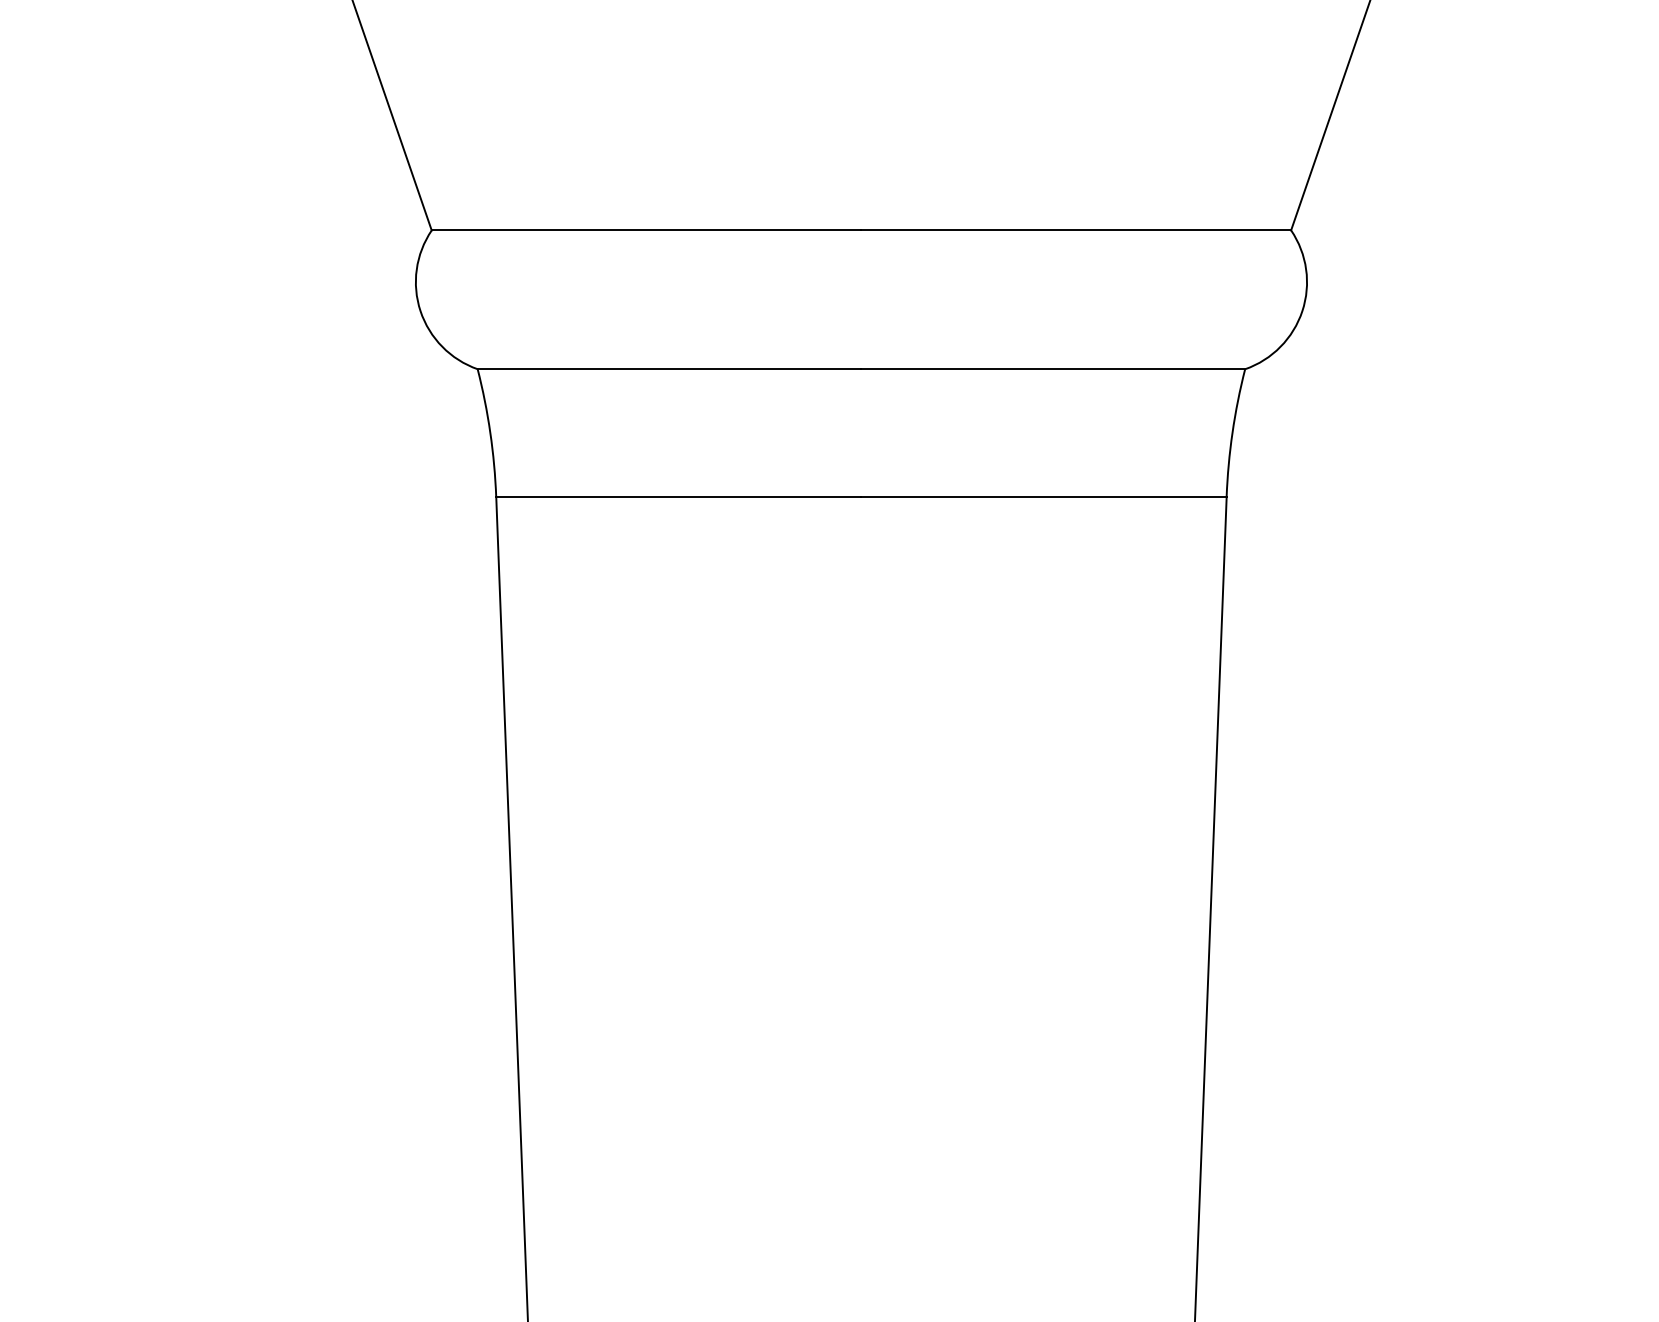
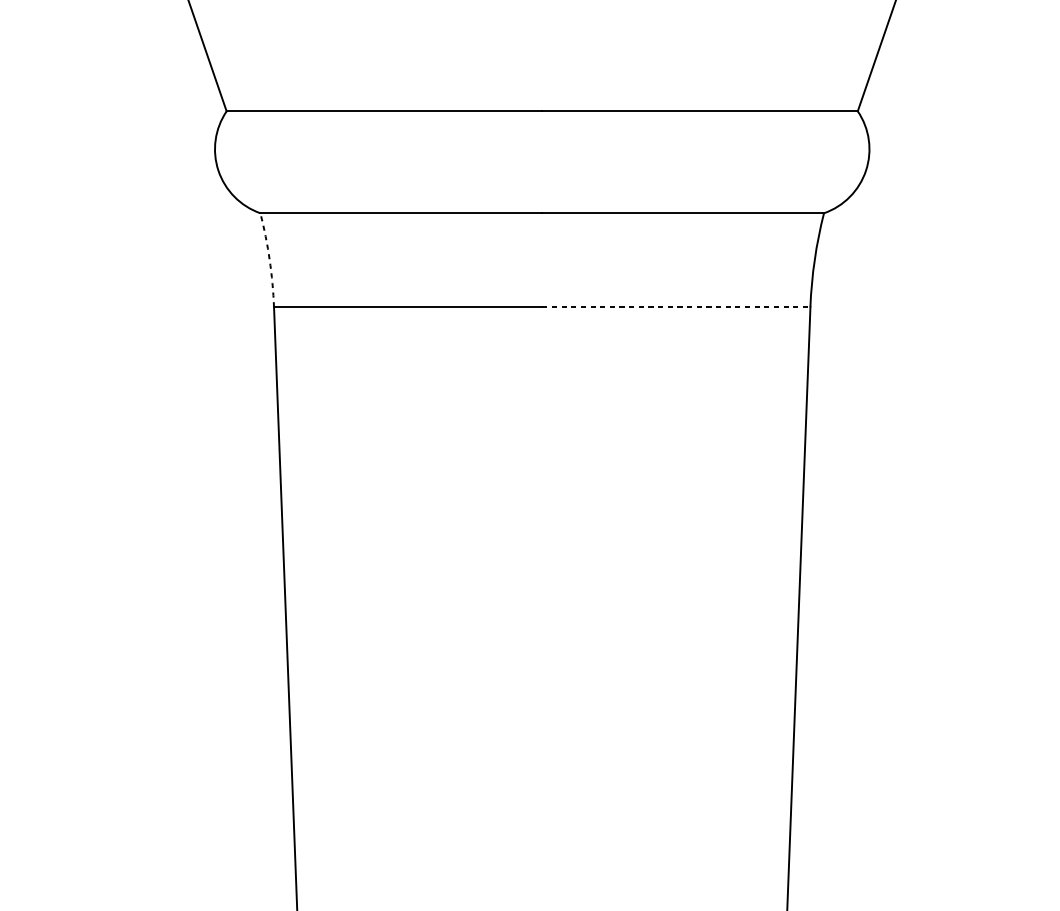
arc: (490, 432) -> (269, 259), solid -> dashed
line: (1044, 497) -> (676, 307), solid -> dashed

